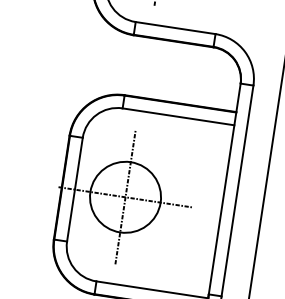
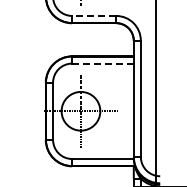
line: (174, 27) -> (93, 15), solid -> dashed
line: (177, 116) -> (102, 63), solid -> dashed

